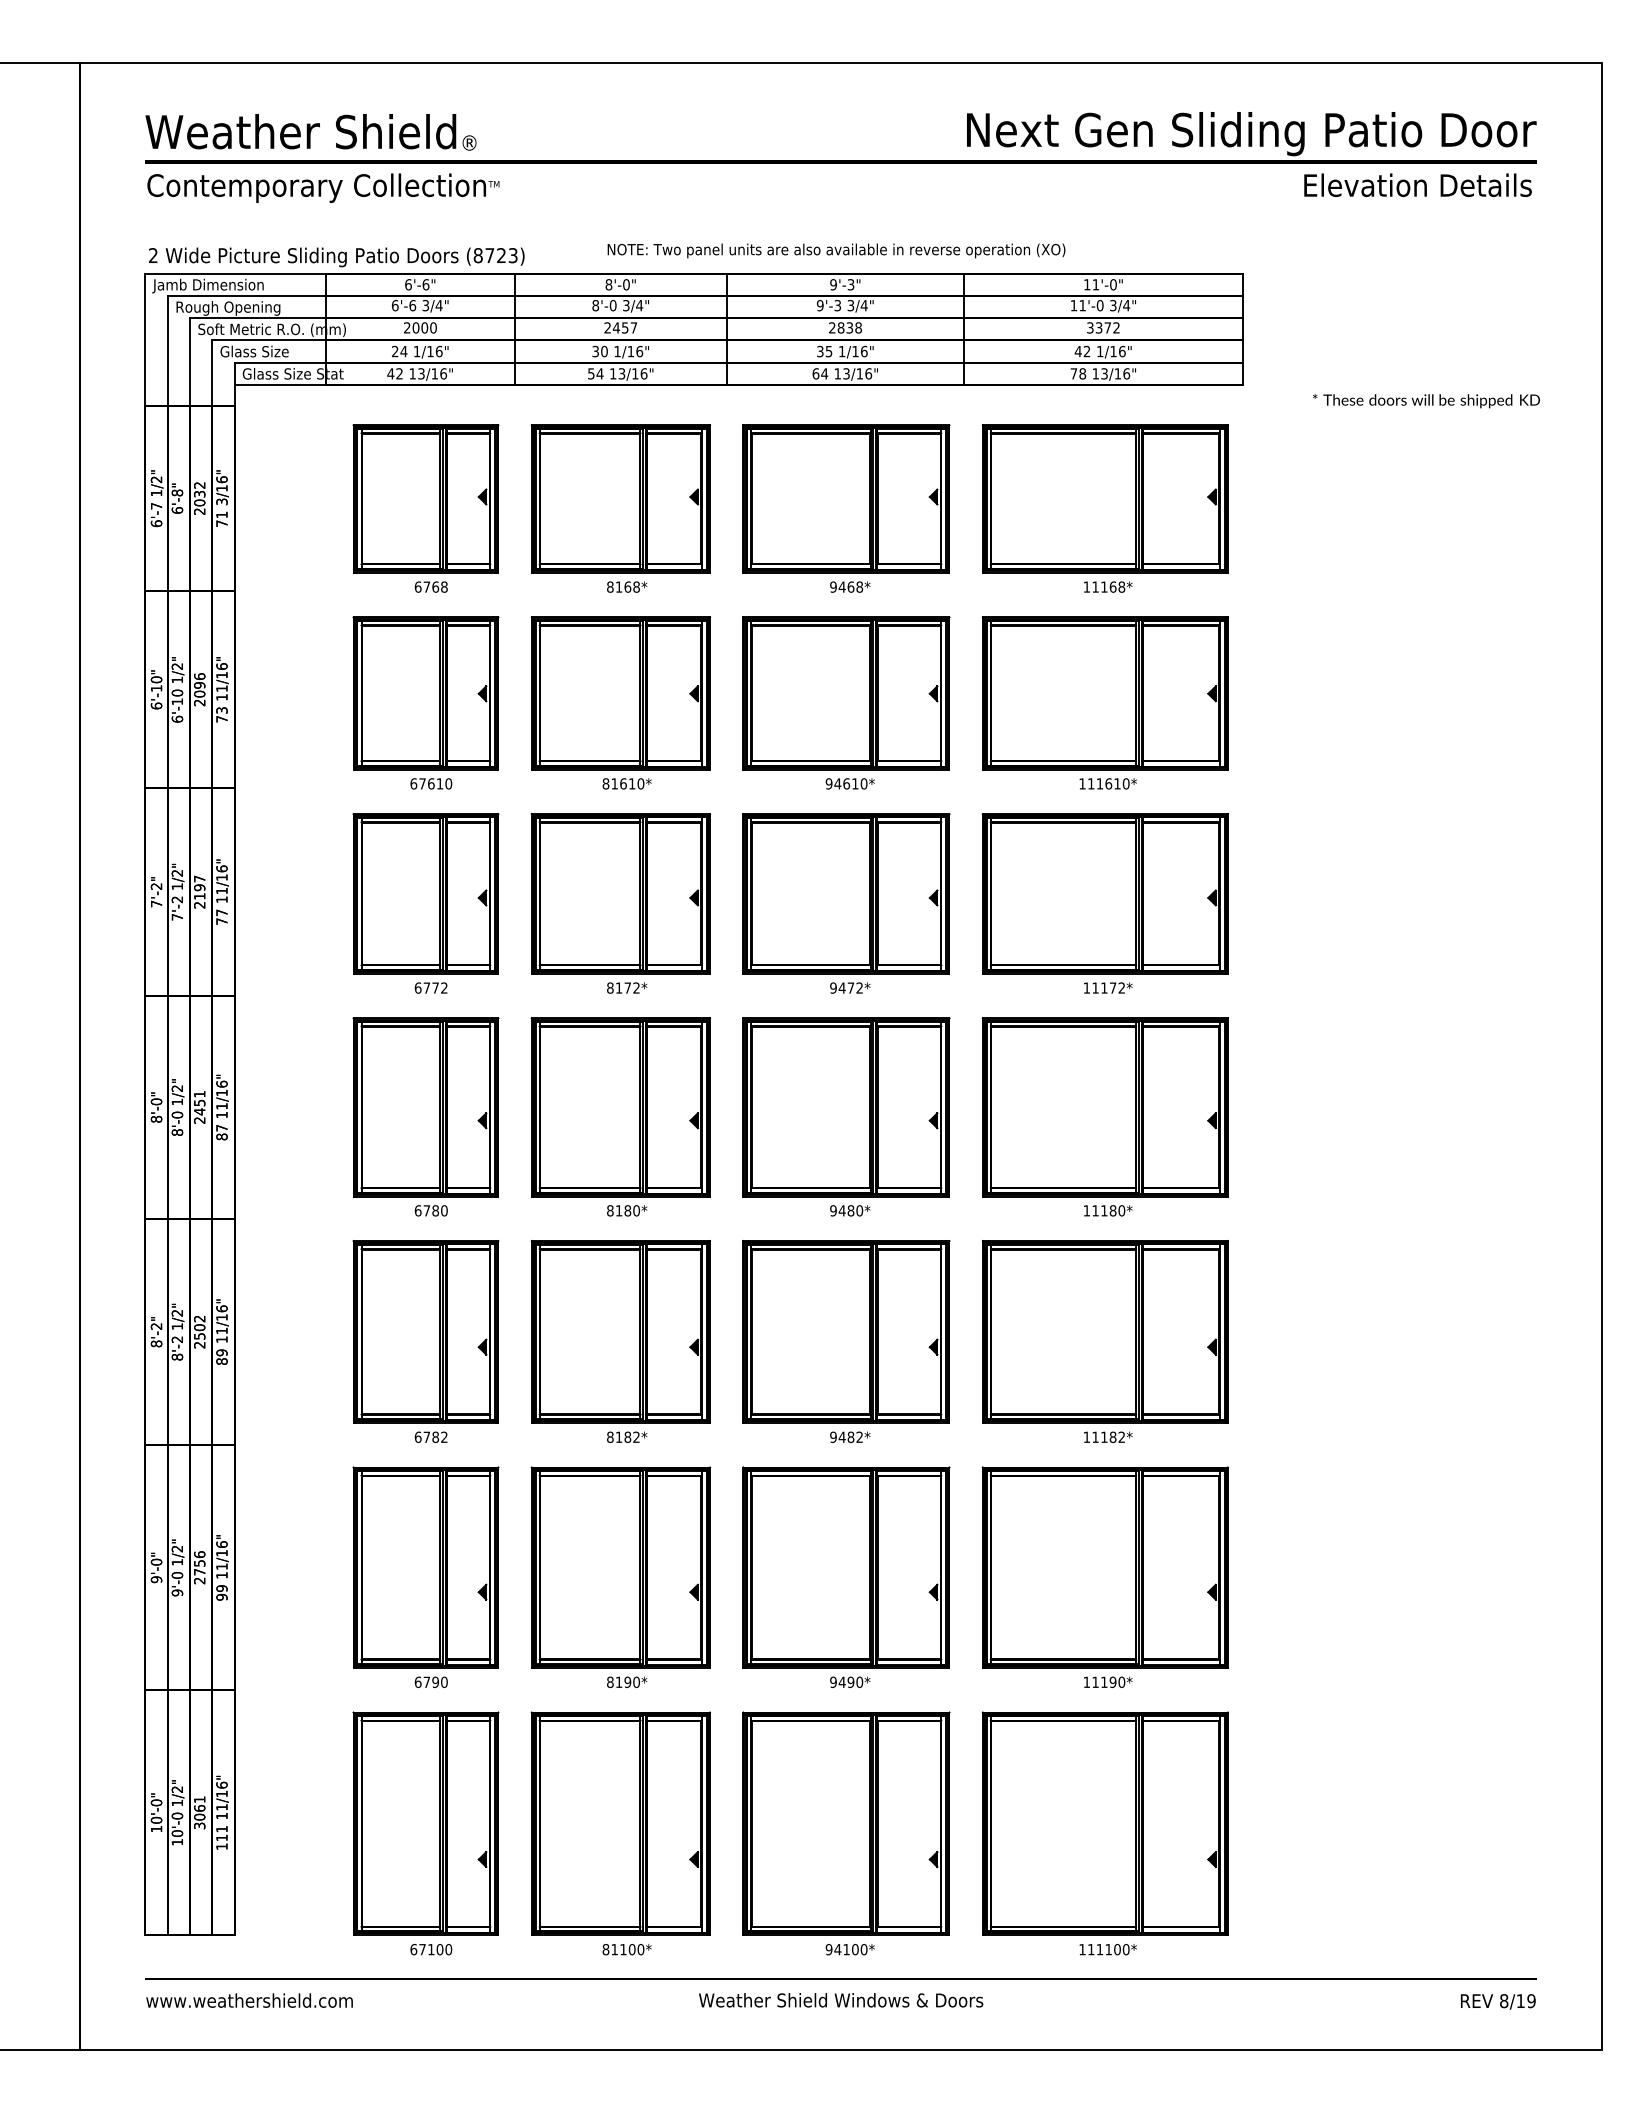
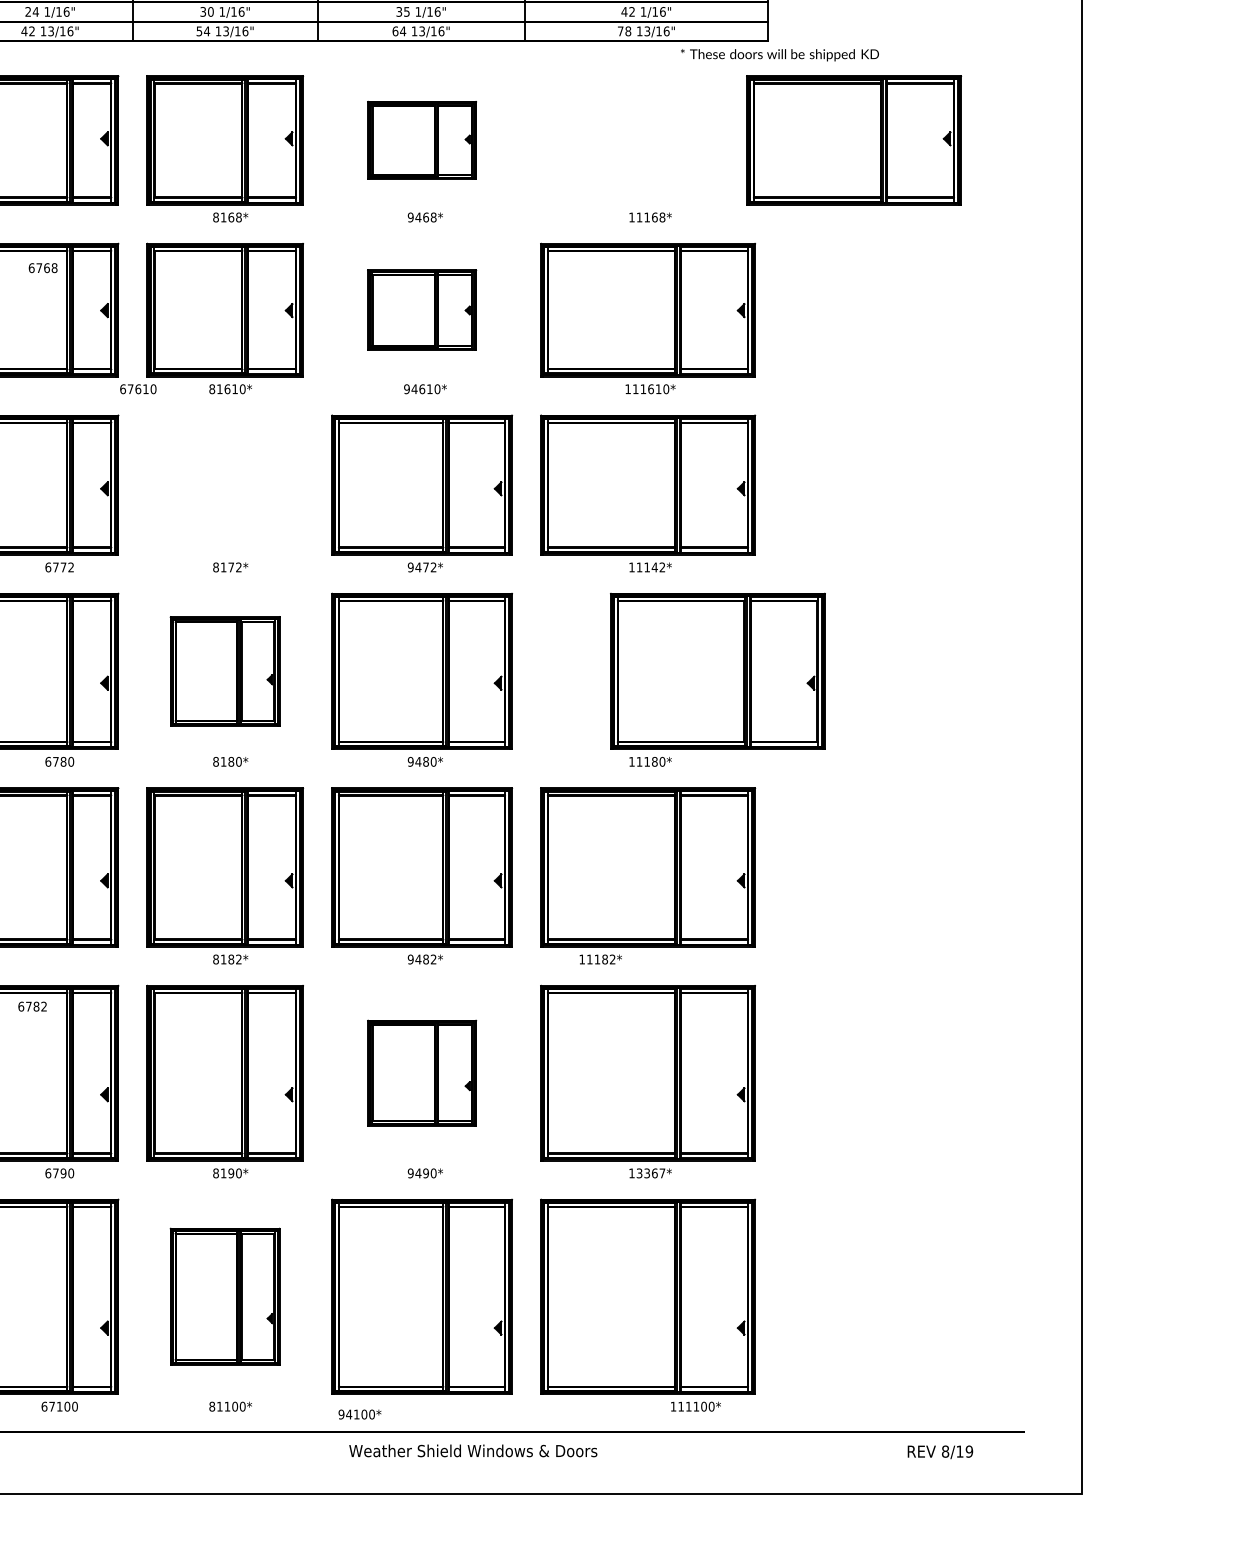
text: (1426, 401) -> (779, 55), moved
part: (846, 498) -> (422, 140), size x0.6
part: (1104, 498) -> (853, 140), moved
text: (430, 586) -> (42, 267), moved
part: (846, 693) -> (422, 310), size x0.6
text: (431, 783) -> (138, 388), moved
part: (620, 893) -> (224, 484), removed
text: (1112, 987) -> (654, 566), 11172* -> 11142*
part: (620, 1107) -> (224, 671), size x0.7
part: (1104, 1107) -> (717, 671), moved
text: (430, 1436) -> (32, 1005), moved
text: (1108, 1436) -> (601, 958), moved
part: (846, 1567) -> (422, 1073), size x0.6
text: (1108, 1682) -> (650, 1173), 11190* -> 13367*
part: (620, 1823) -> (224, 1296), size x0.7
text: (849, 1949) -> (359, 1414), moved
text: (1107, 1949) -> (695, 1406), moved
text: (841, 2000) -> (473, 1451), moved
text: (1498, 2001) -> (940, 1451), moved

